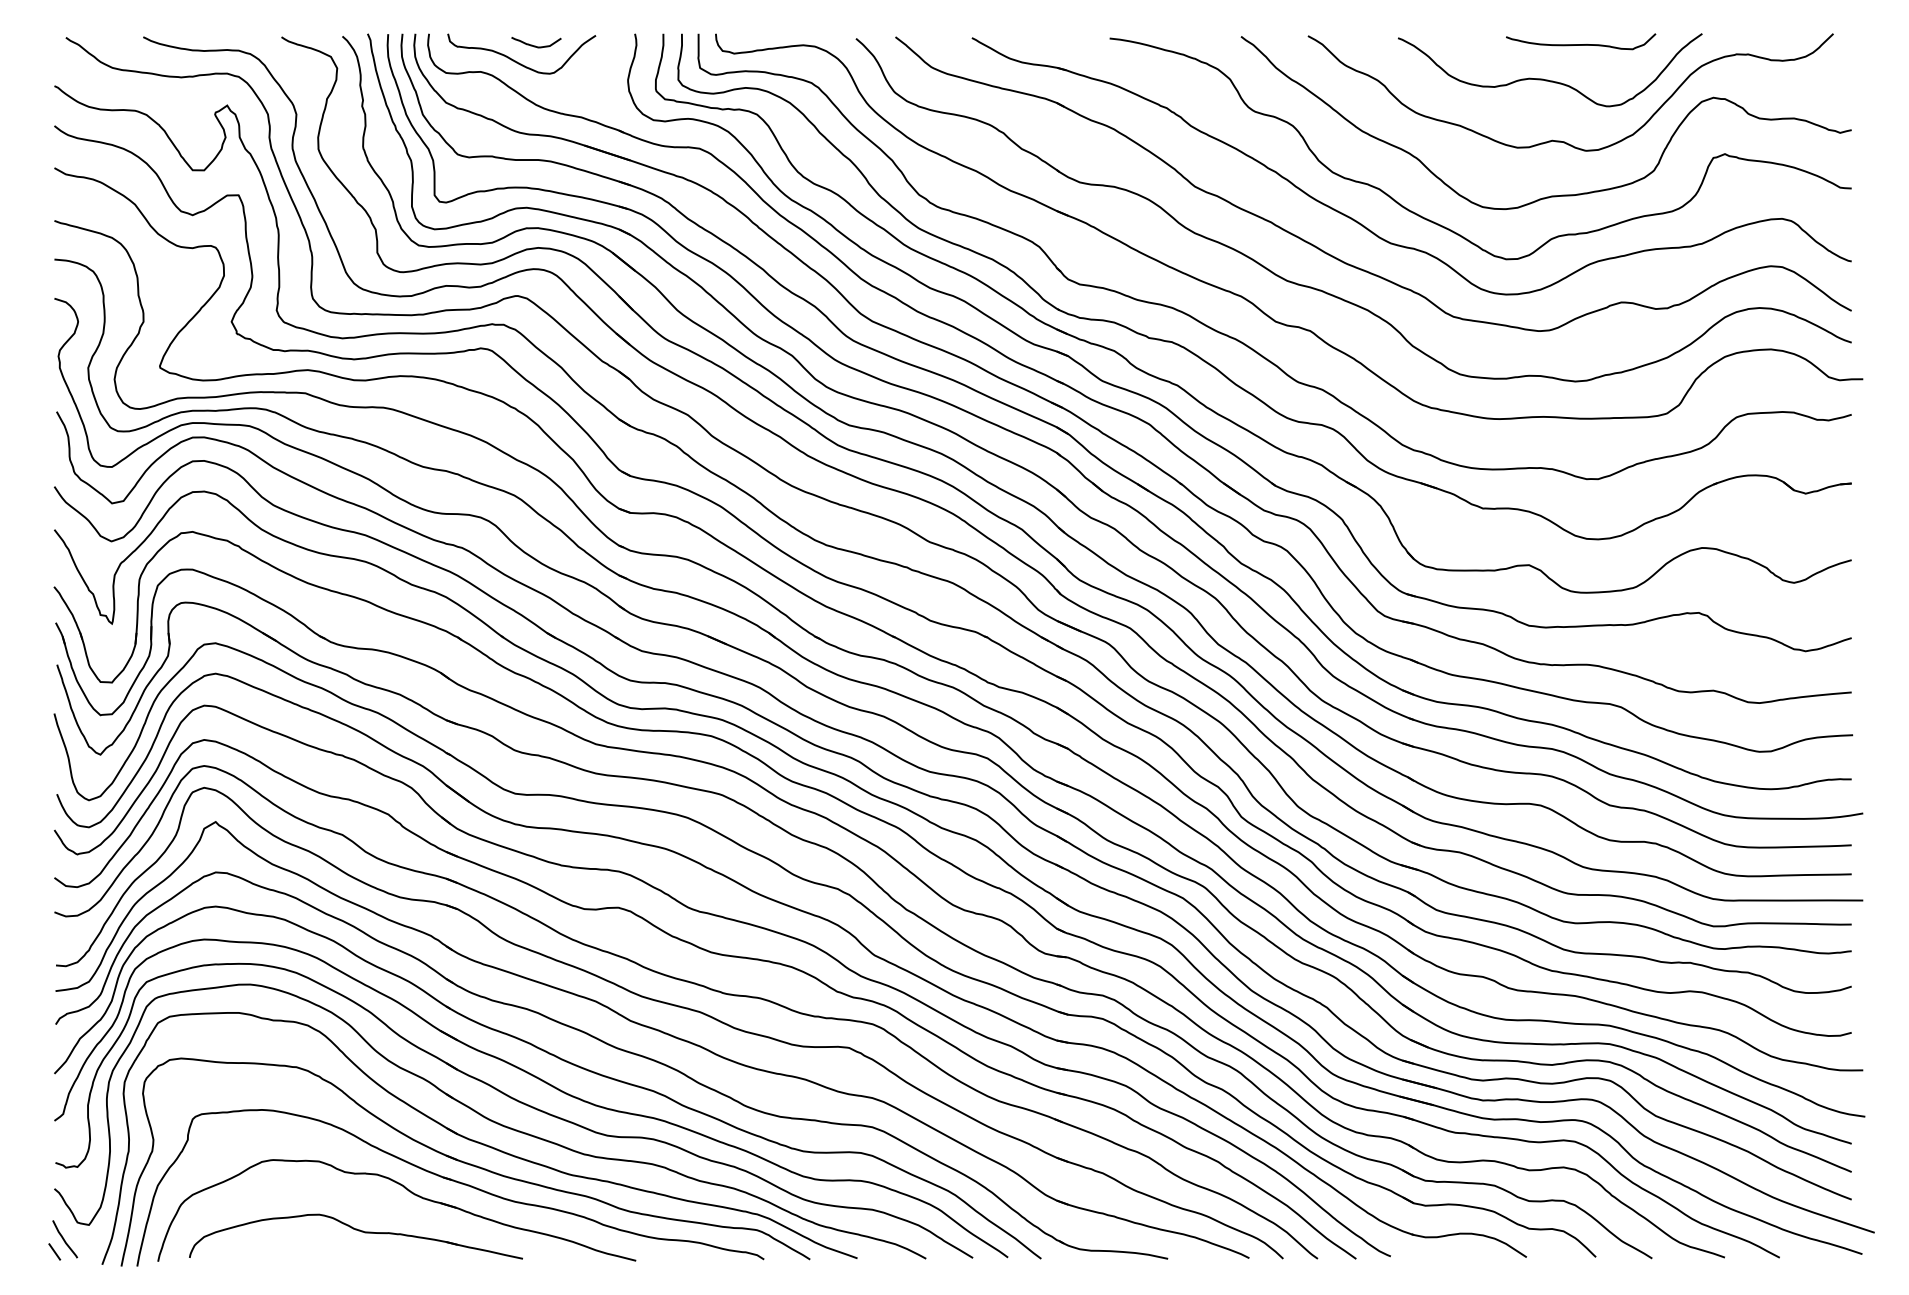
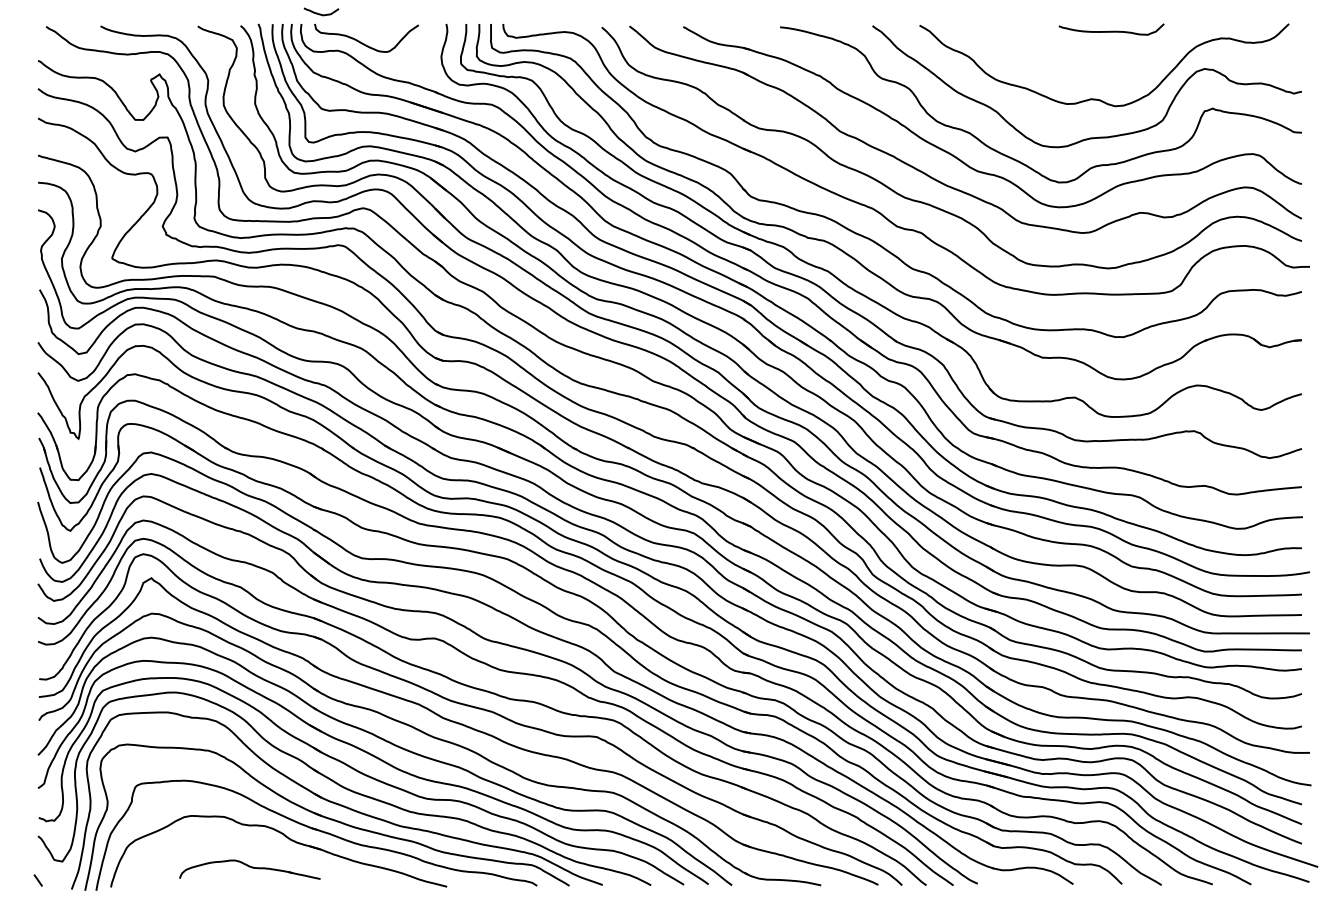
curve: (535, 45) -> (320, 13), moved
curve: (1548, 79) -> (1088, 56), removed
part: (355, 1236) -> (249, 869), size x0.6
curve: (64, 1239) -> (45, 871), removed

